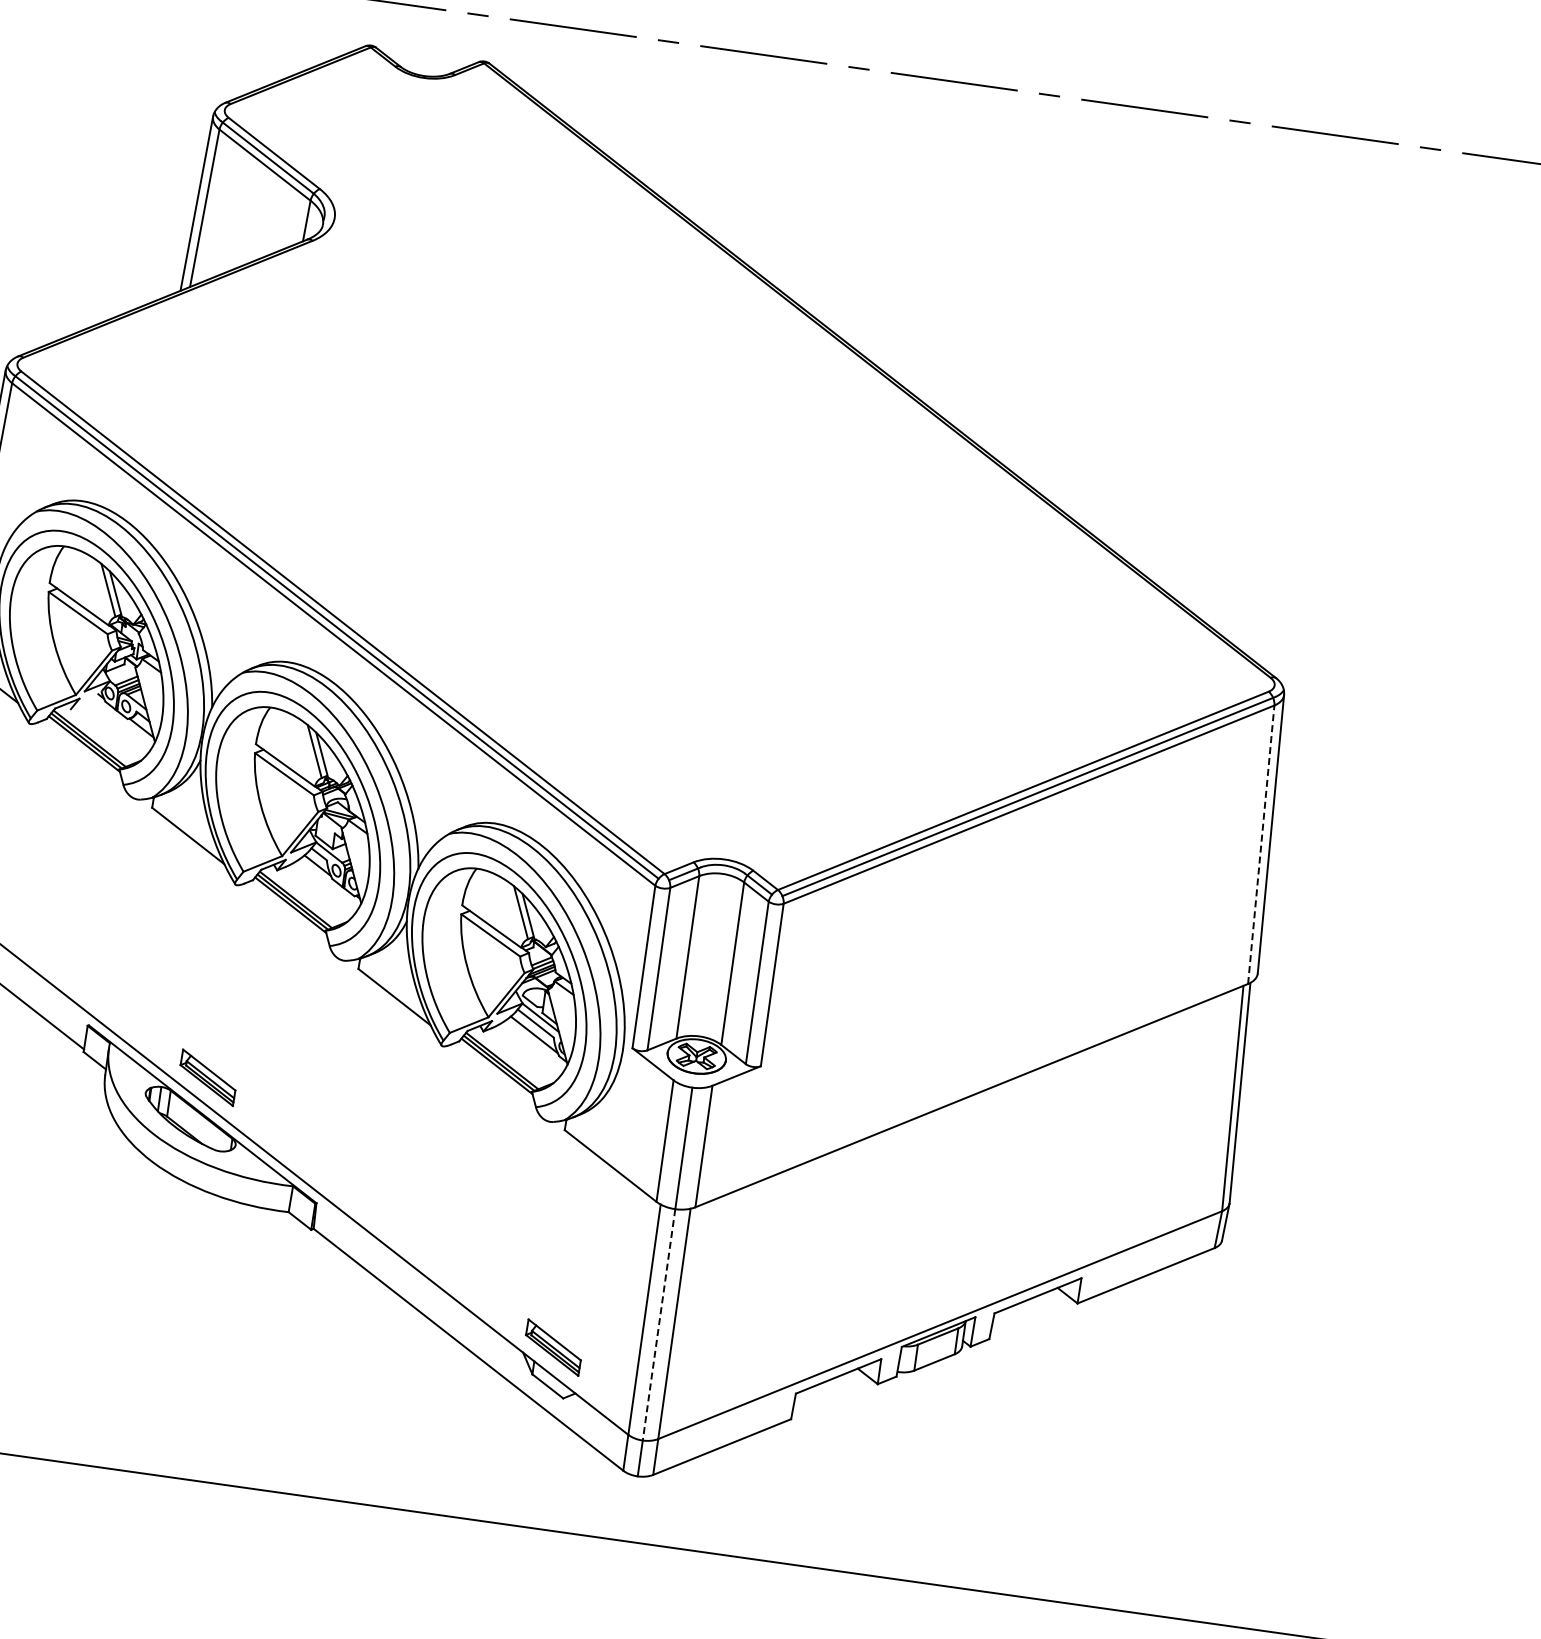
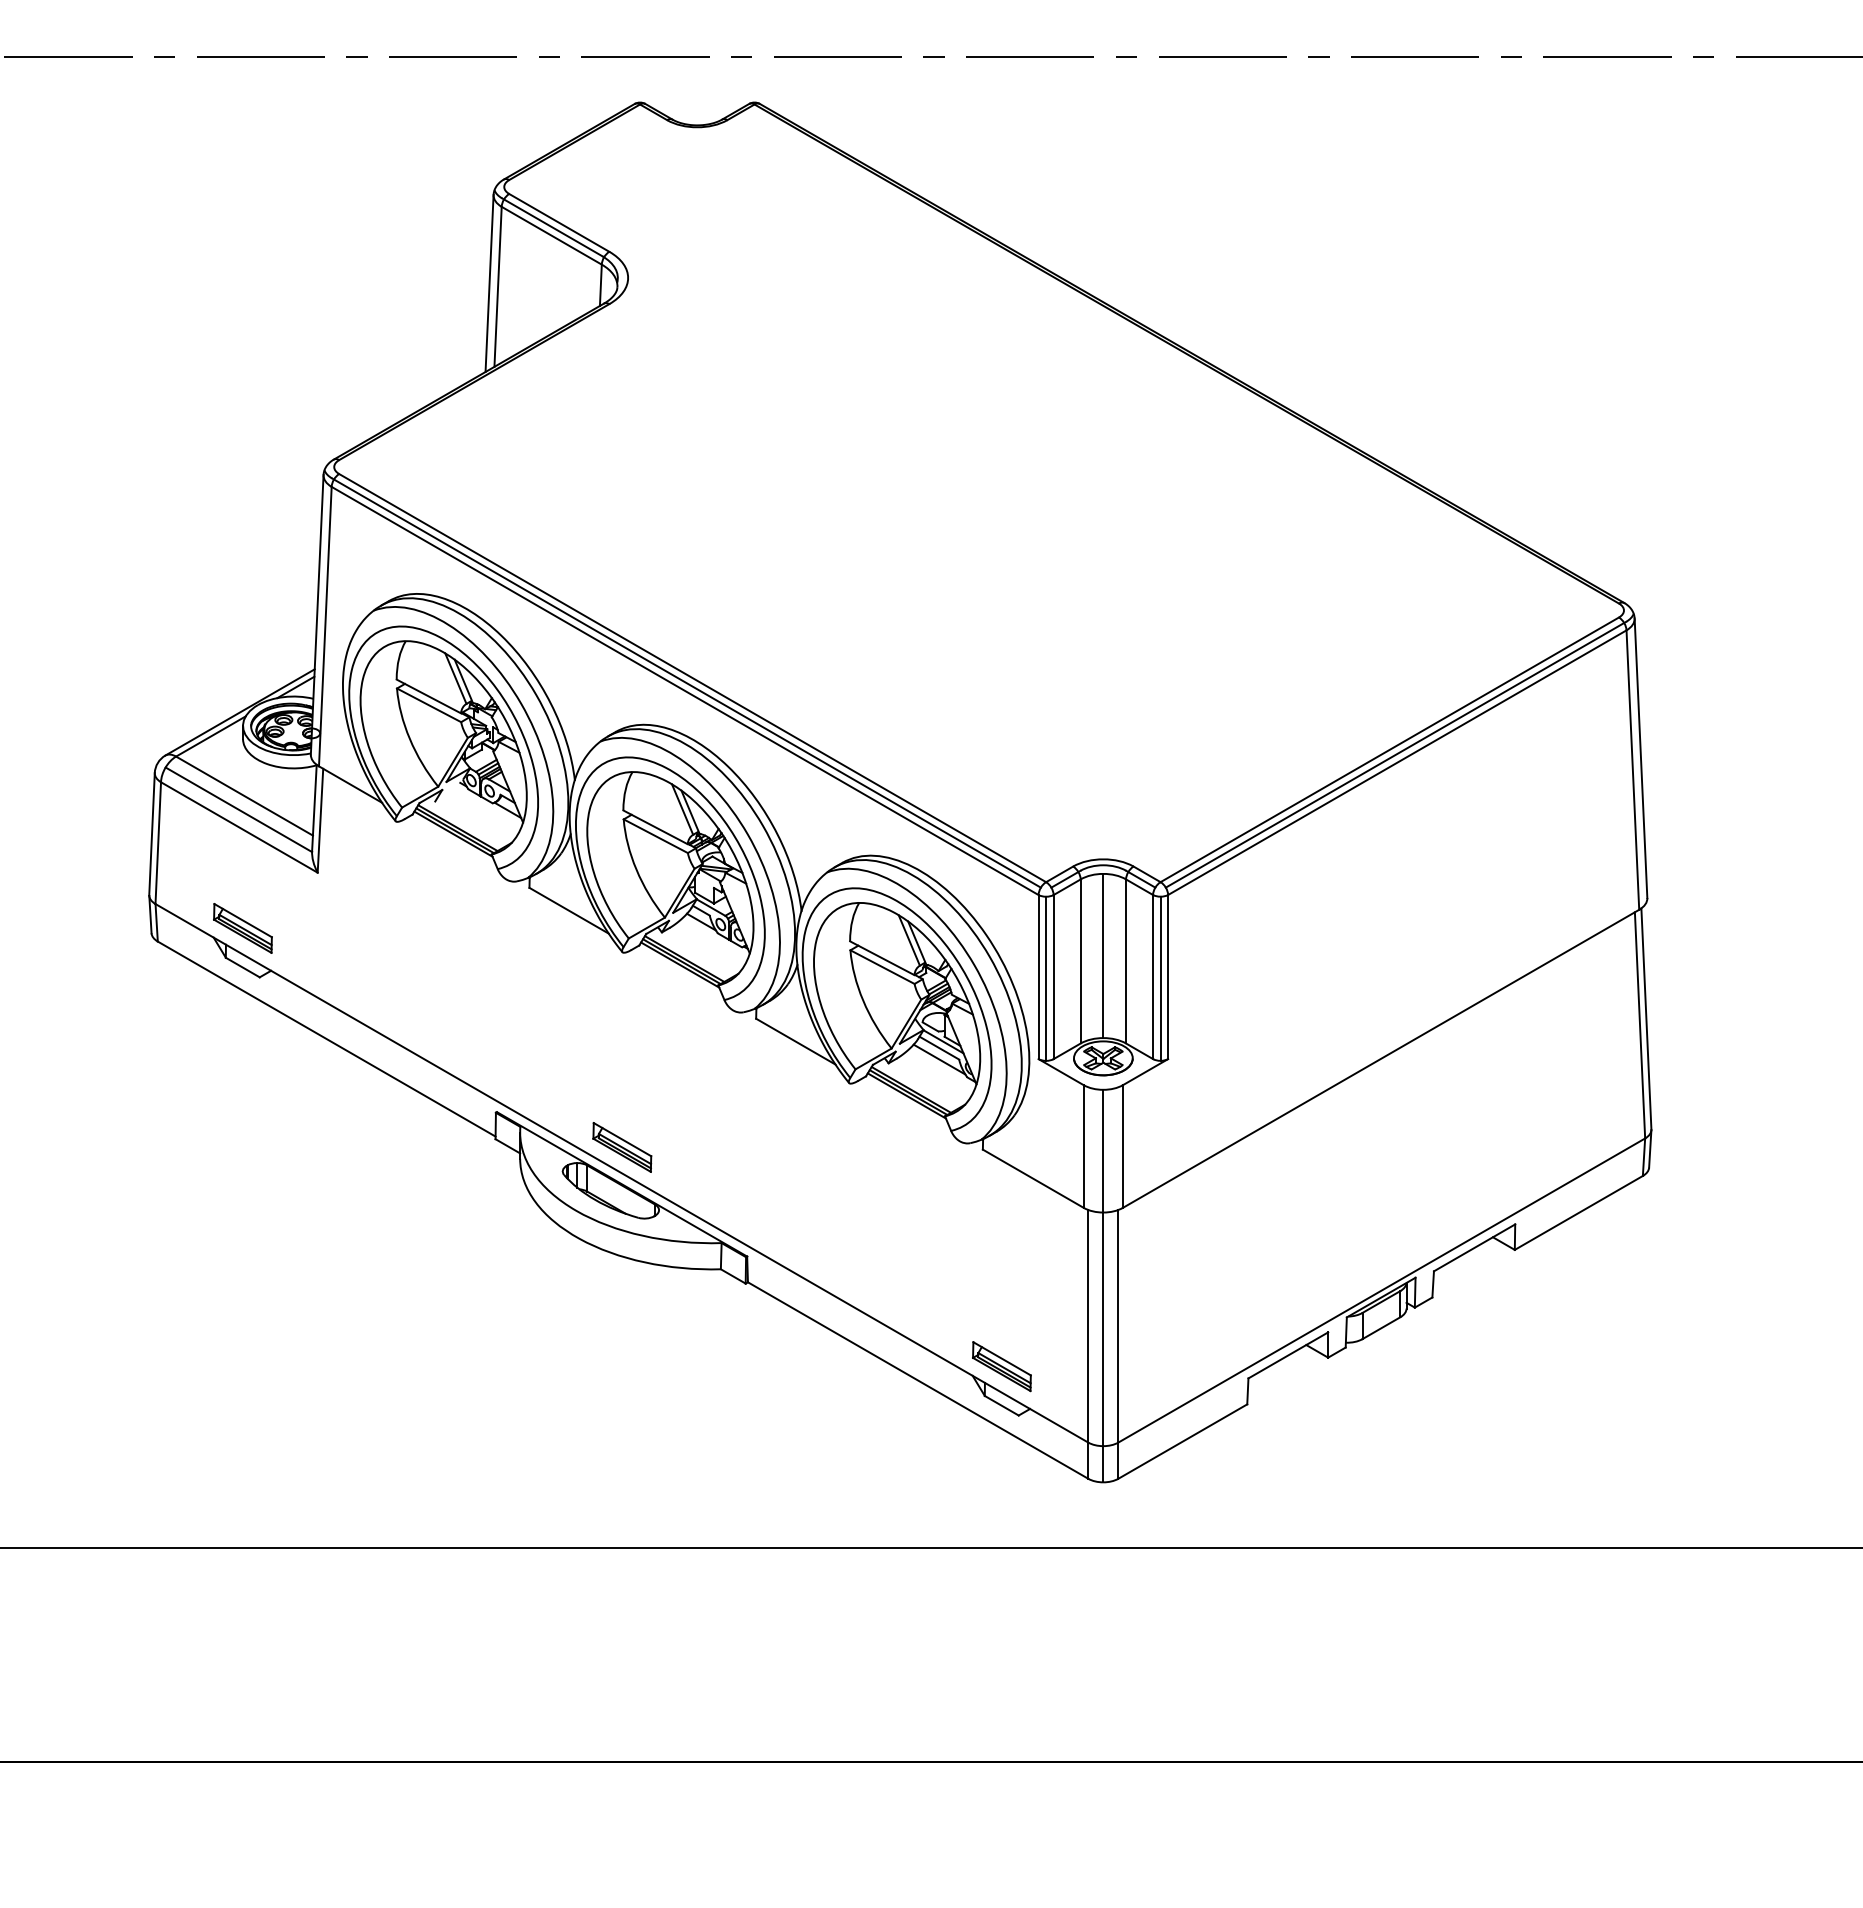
line: (1260, 845) -> (1632, 770), dashed -> solid
line: (711, 954) -> (1103, 955), added
line: (651, 969) -> (1046, 978), added
line: (764, 985) -> (1160, 978), added
line: (659, 1325) -> (1103, 1329), dashed -> solid

